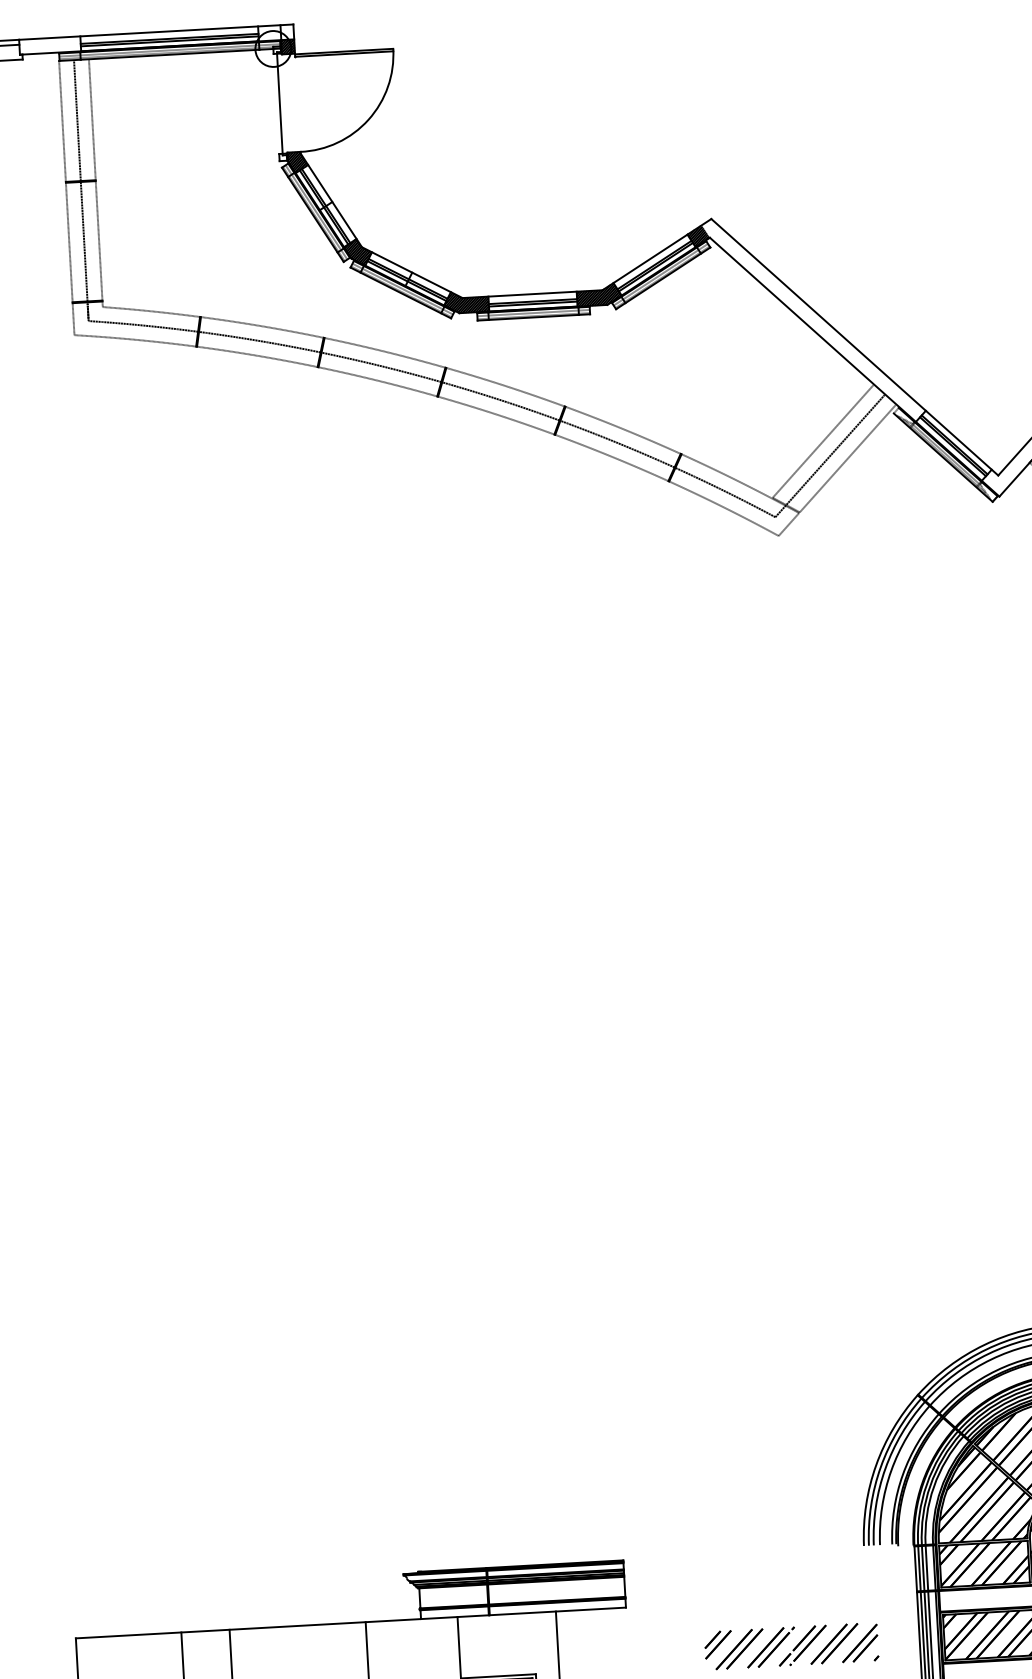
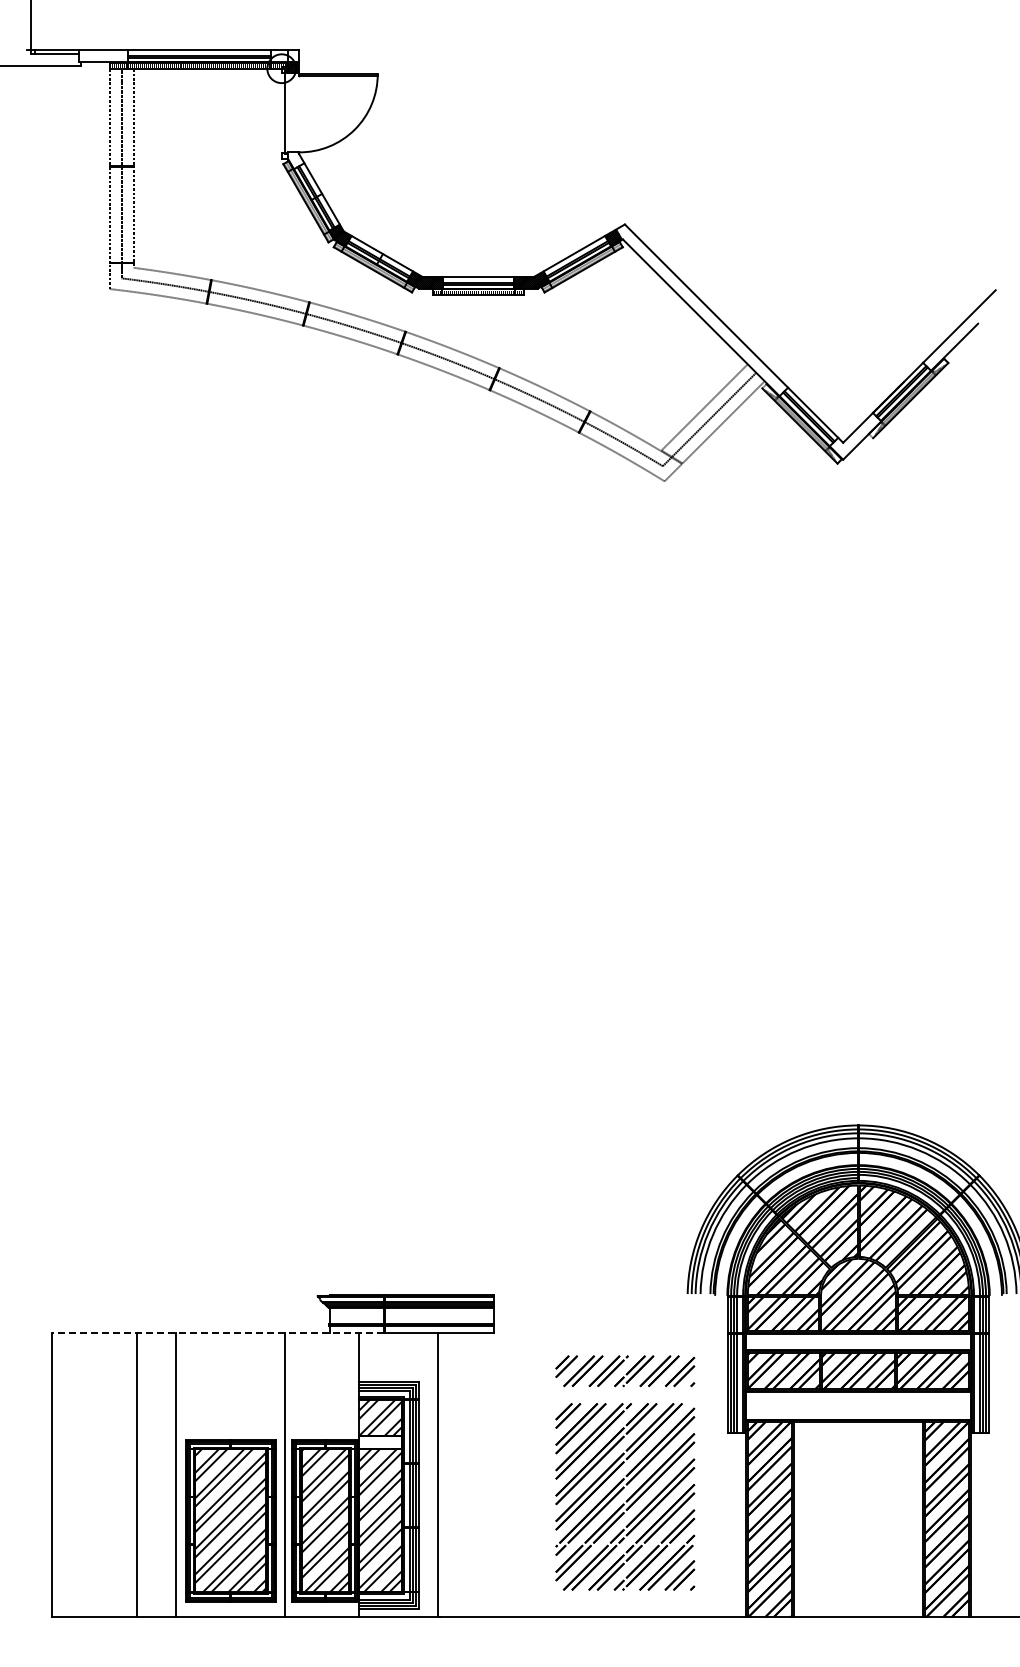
hatch: (298, 162) -> (296, 160), removed
line: (282, 1626) -> (218, 1332), solid -> dashed

